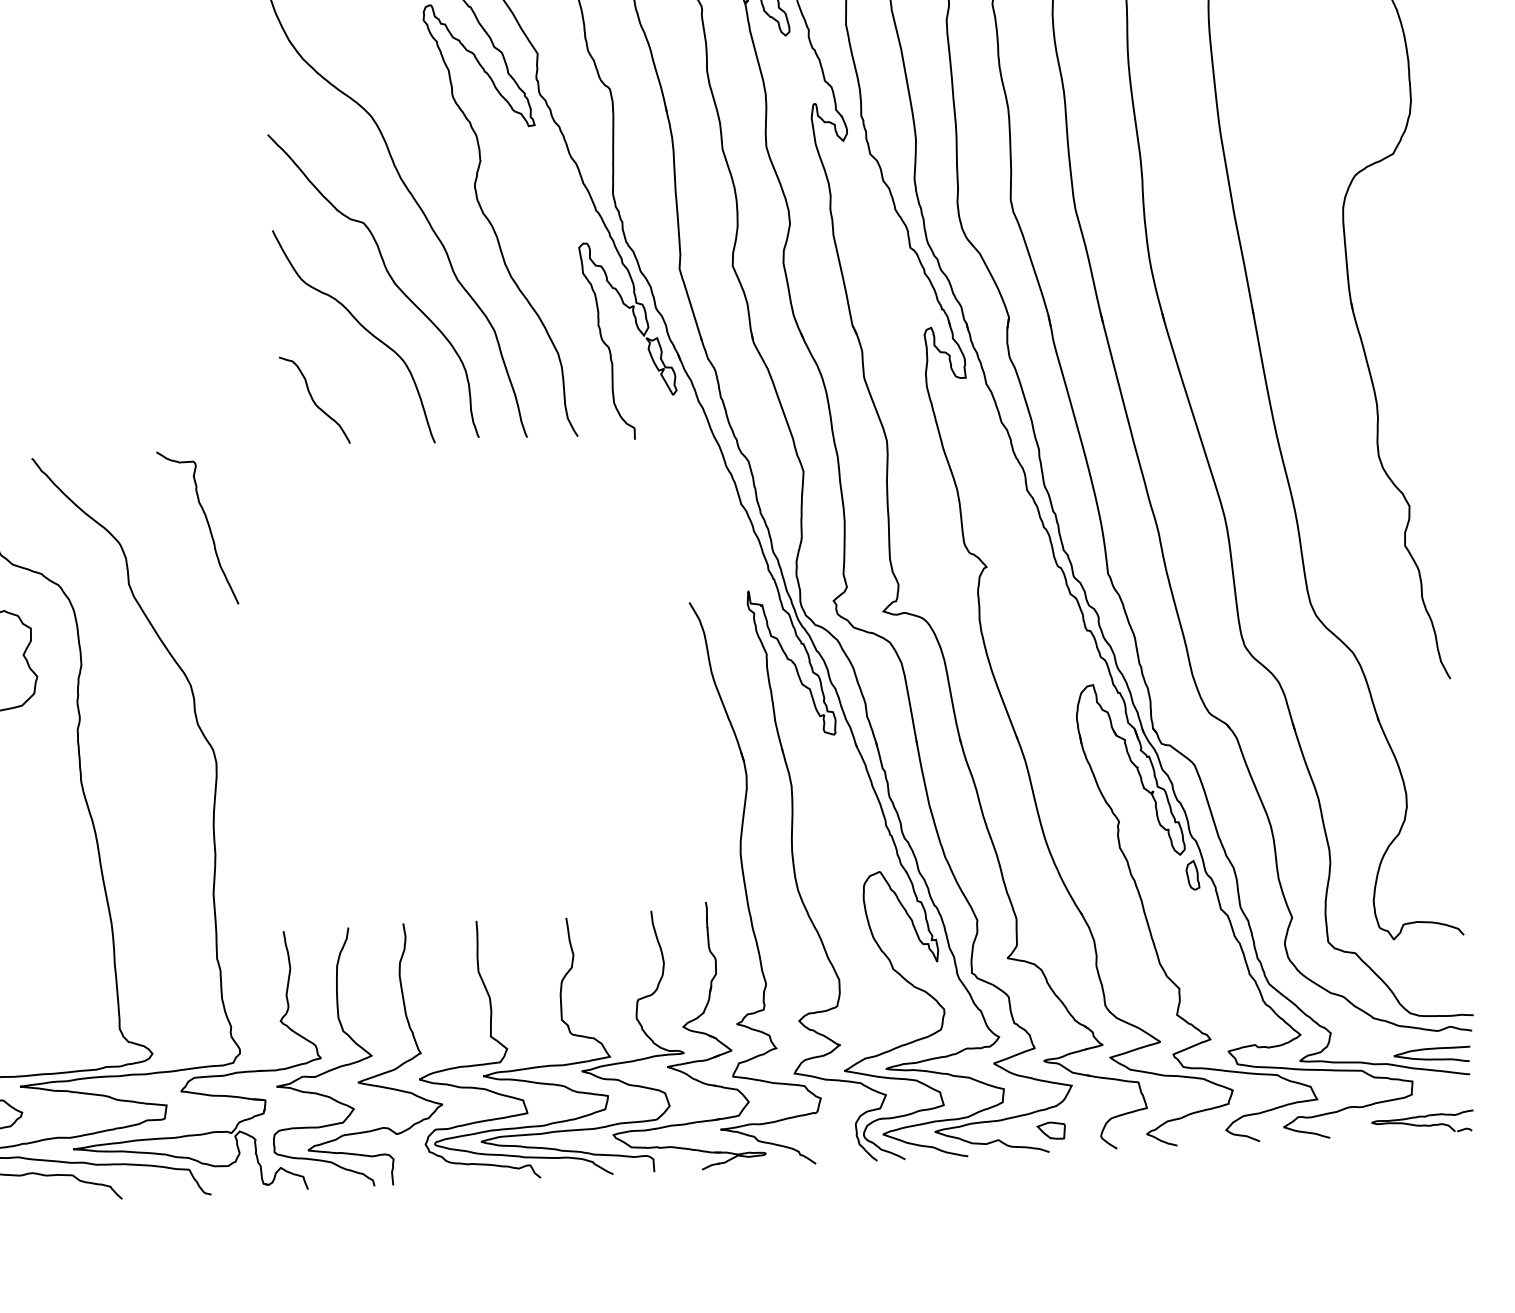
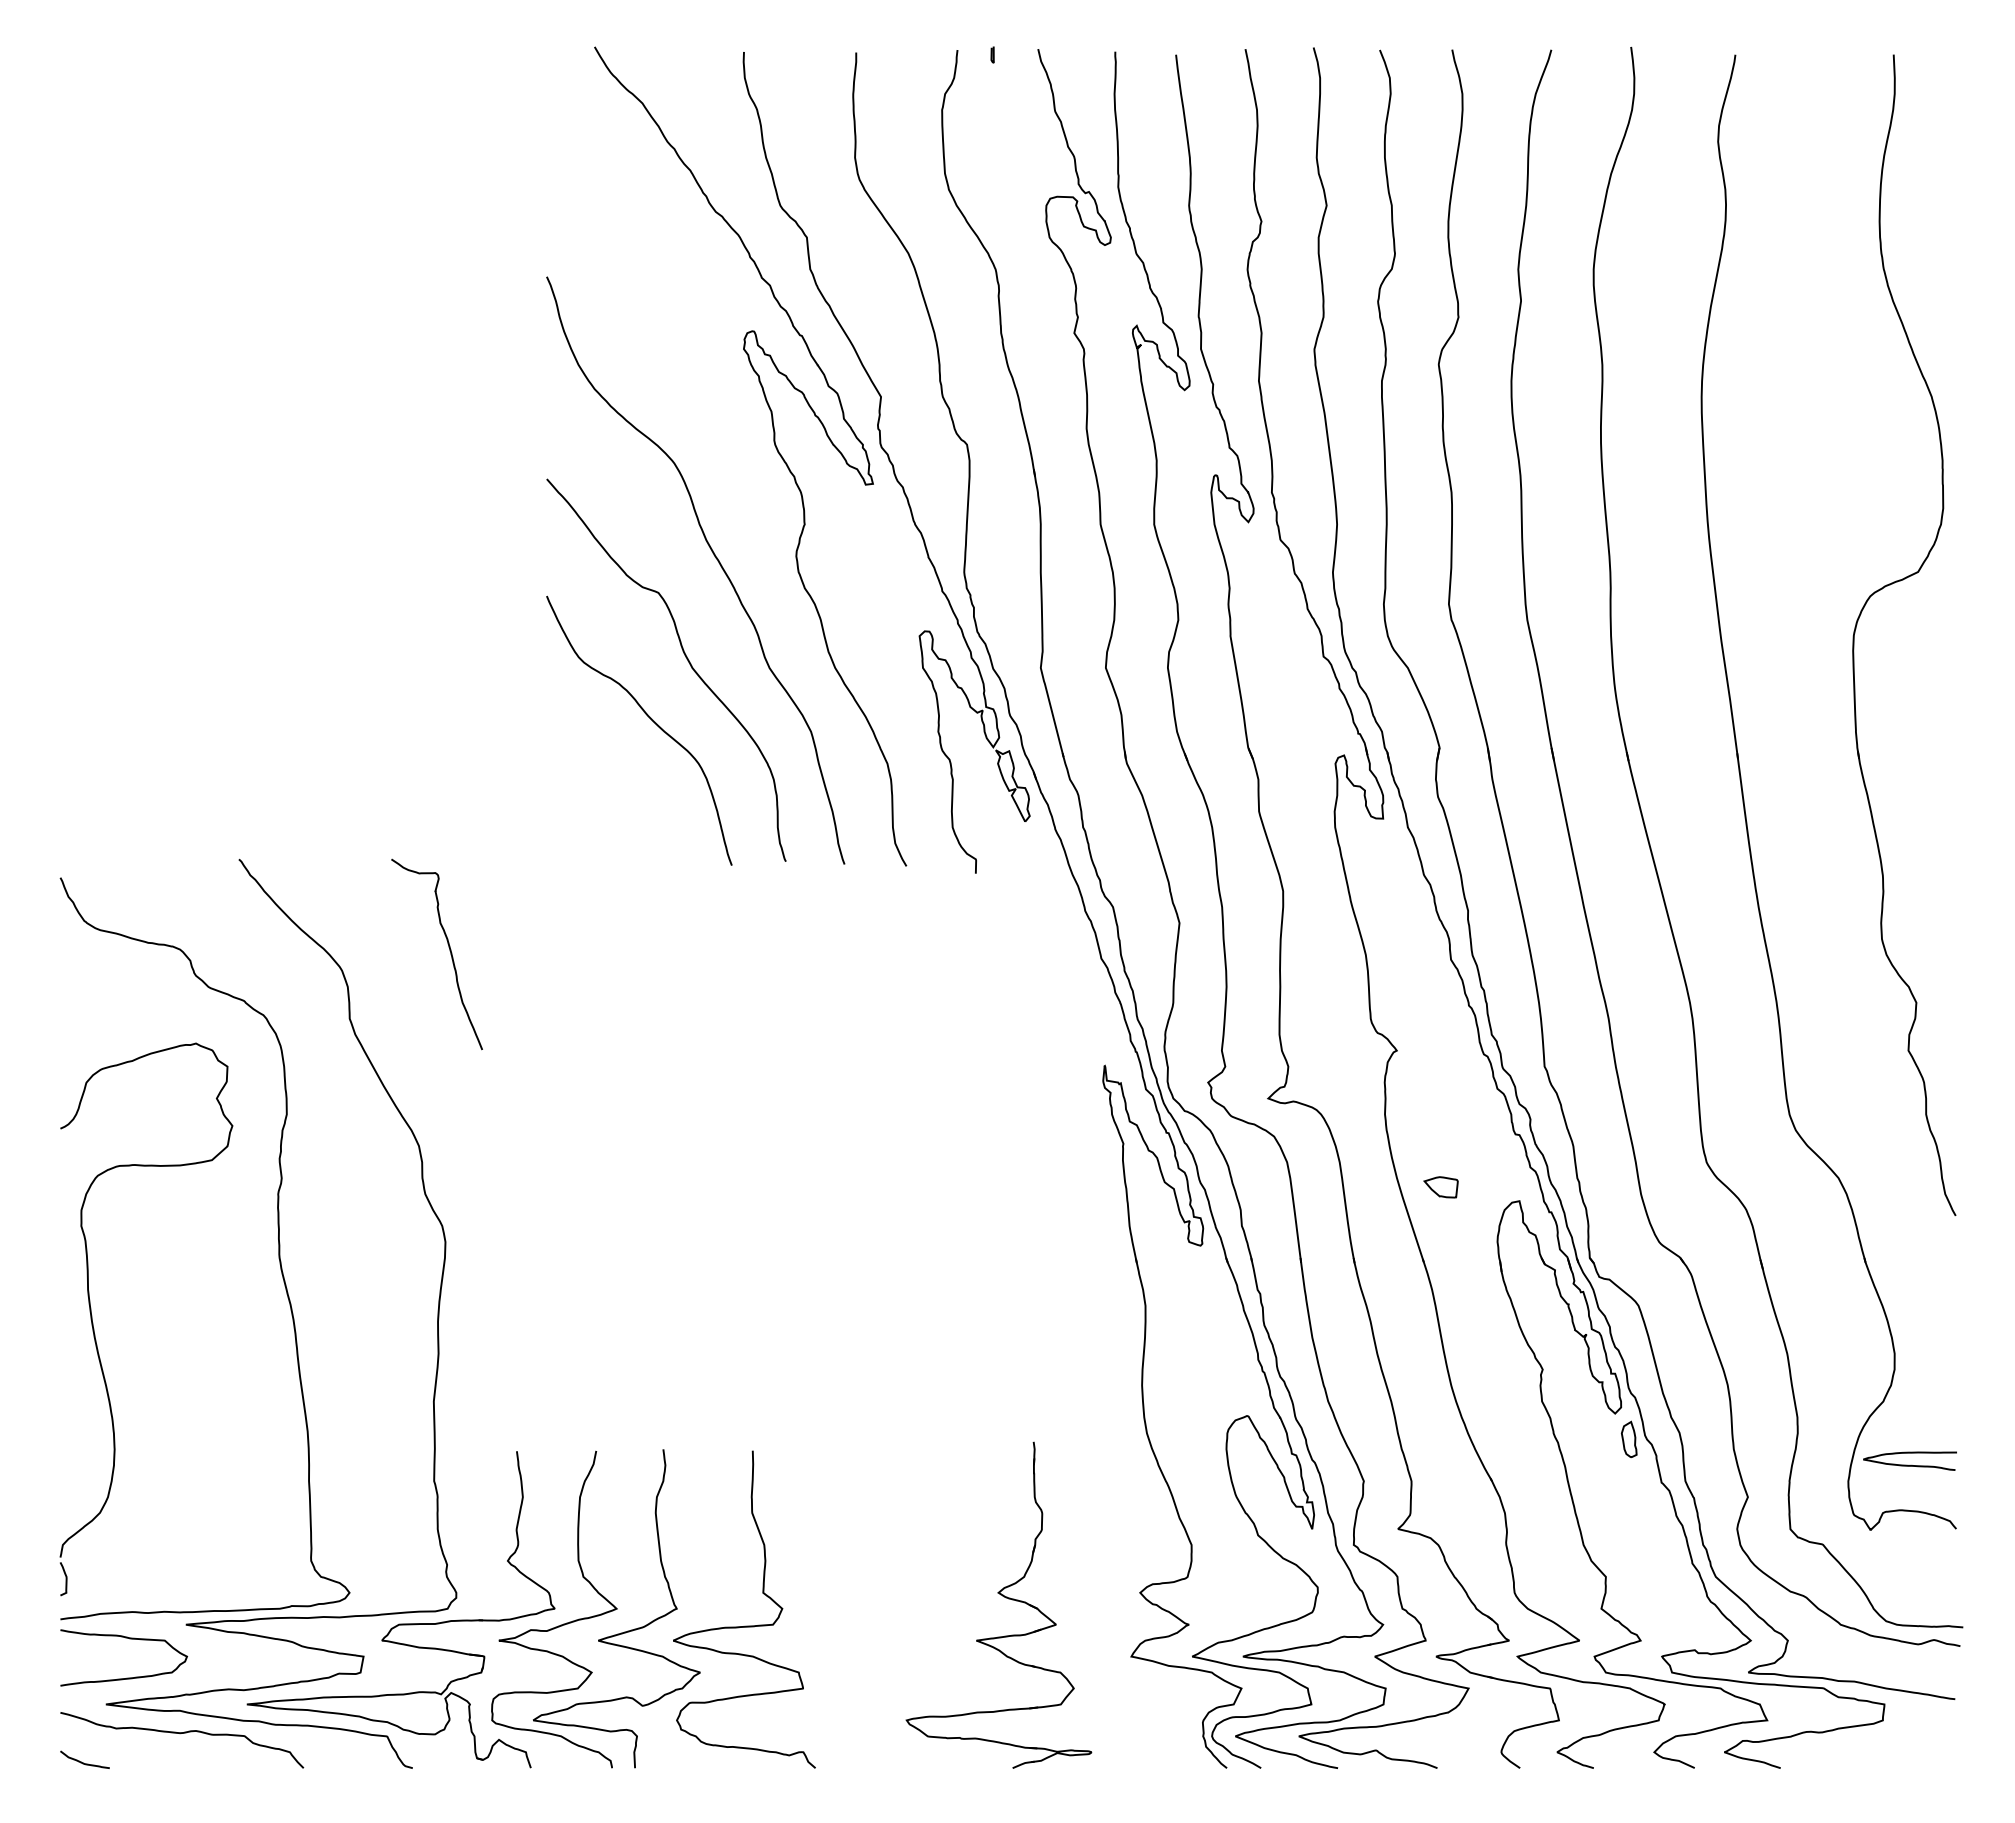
curve: (313, 400) -> (586, 805), removed
part: (745, 883) -> (1083, 1421), removed
part: (569, 1033) -> (859, 1593), removed
curve: (1432, 1058) -> (1910, 1464), moved
part: (1422, 1122) -> (1894, 1755), removed
part: (1050, 1131) -> (1440, 1187), moved

